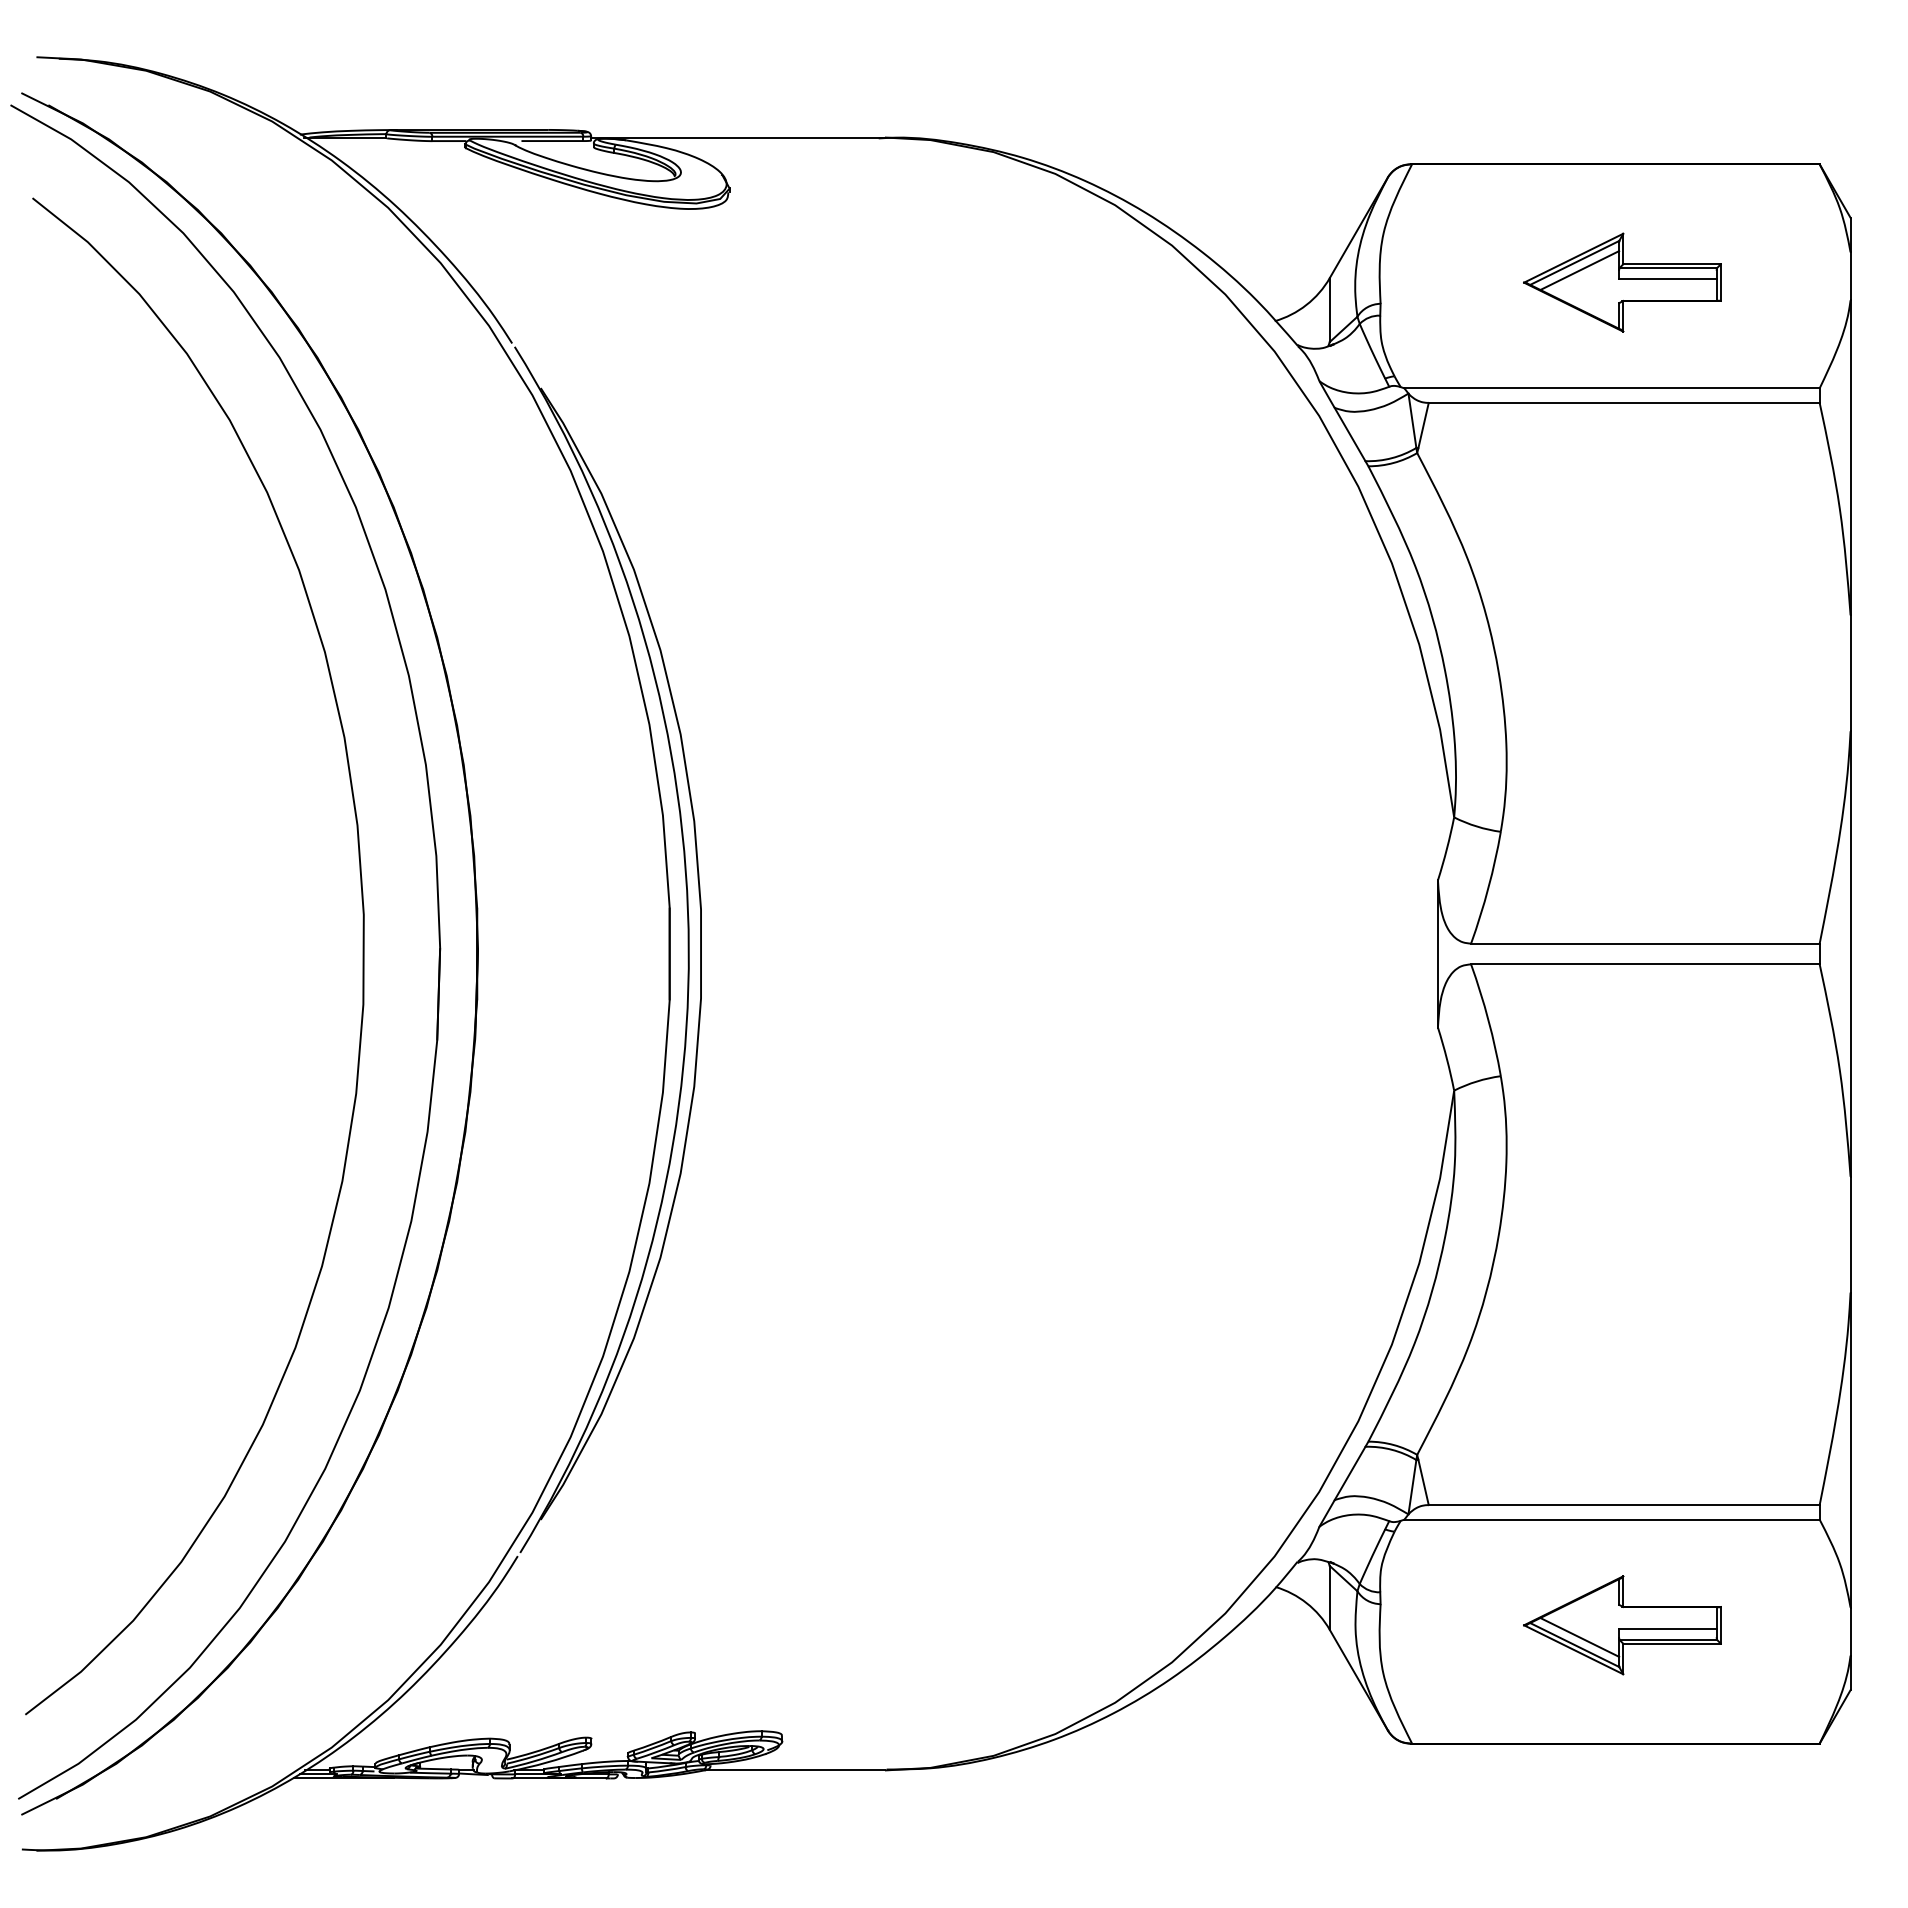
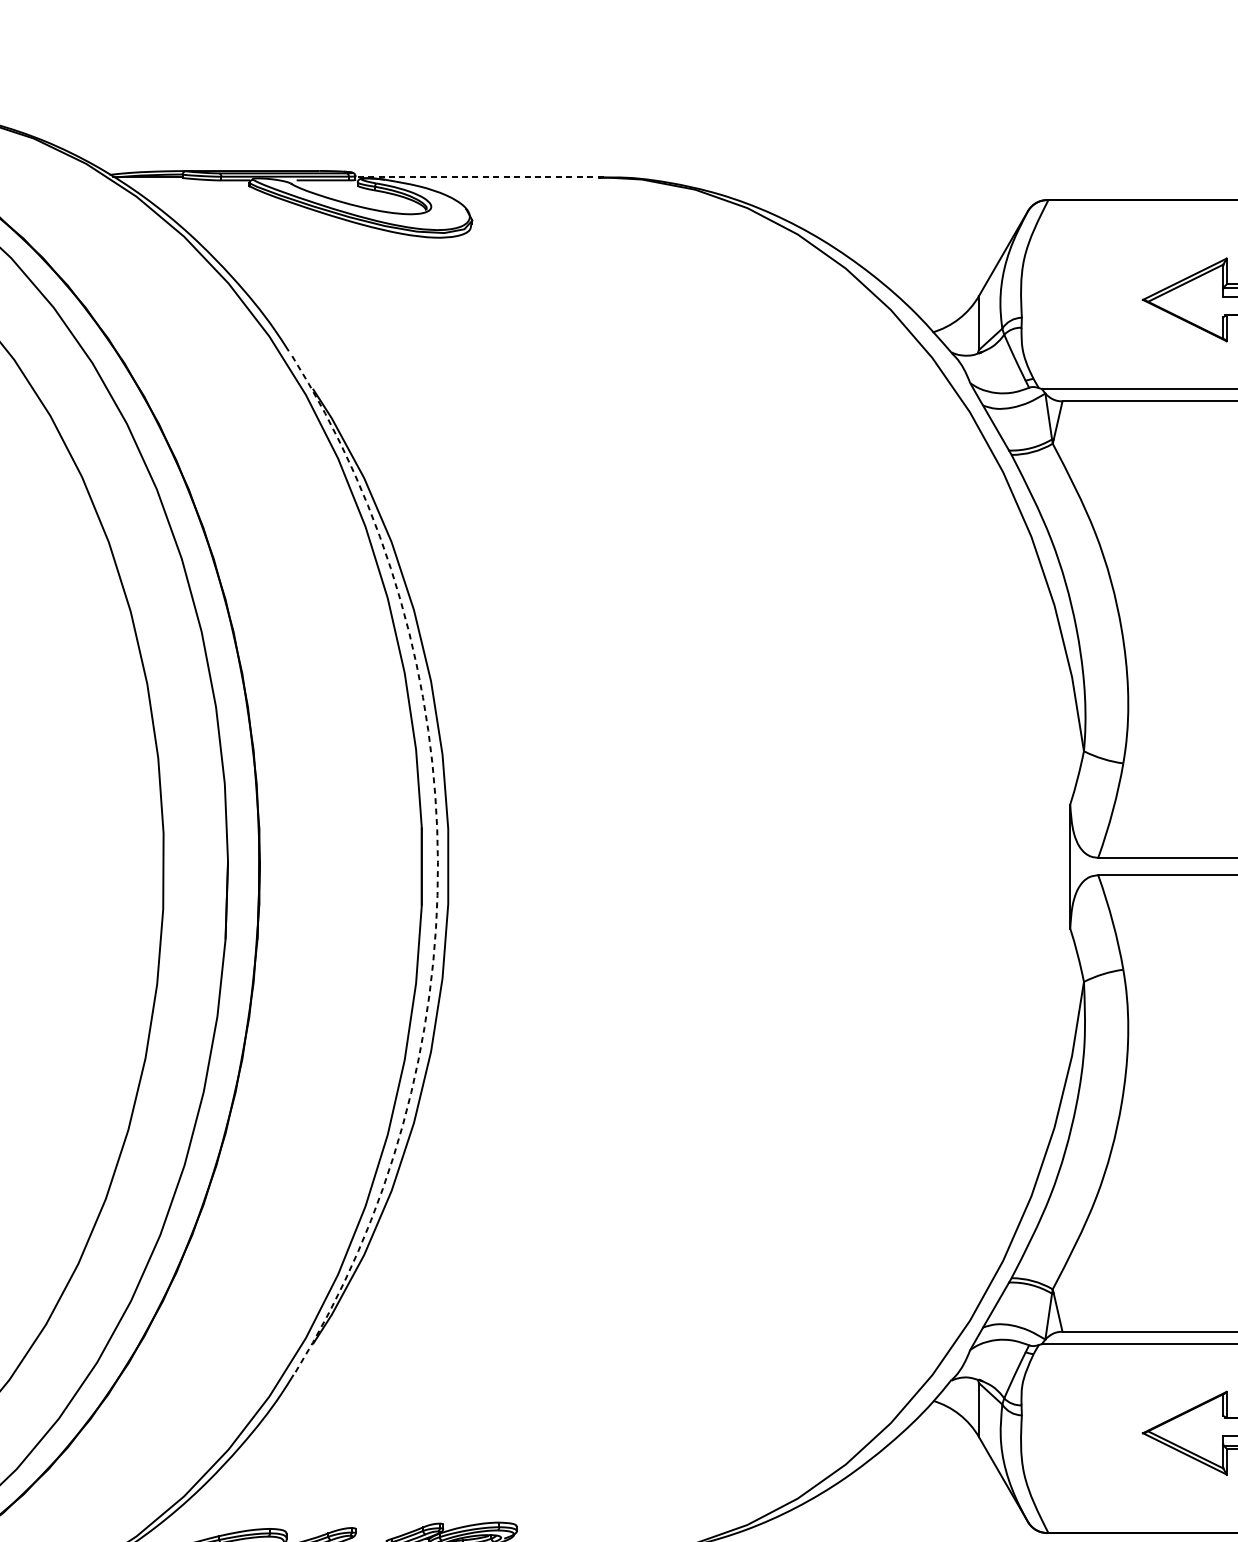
line: (738, 137) -> (479, 177), solid -> dashed
line: (1579, 270) -> (1189, 289), removed
arc: (688, 949) -> (437, 862), solid -> dashed
line: (1579, 1637) -> (1189, 1443), removed

